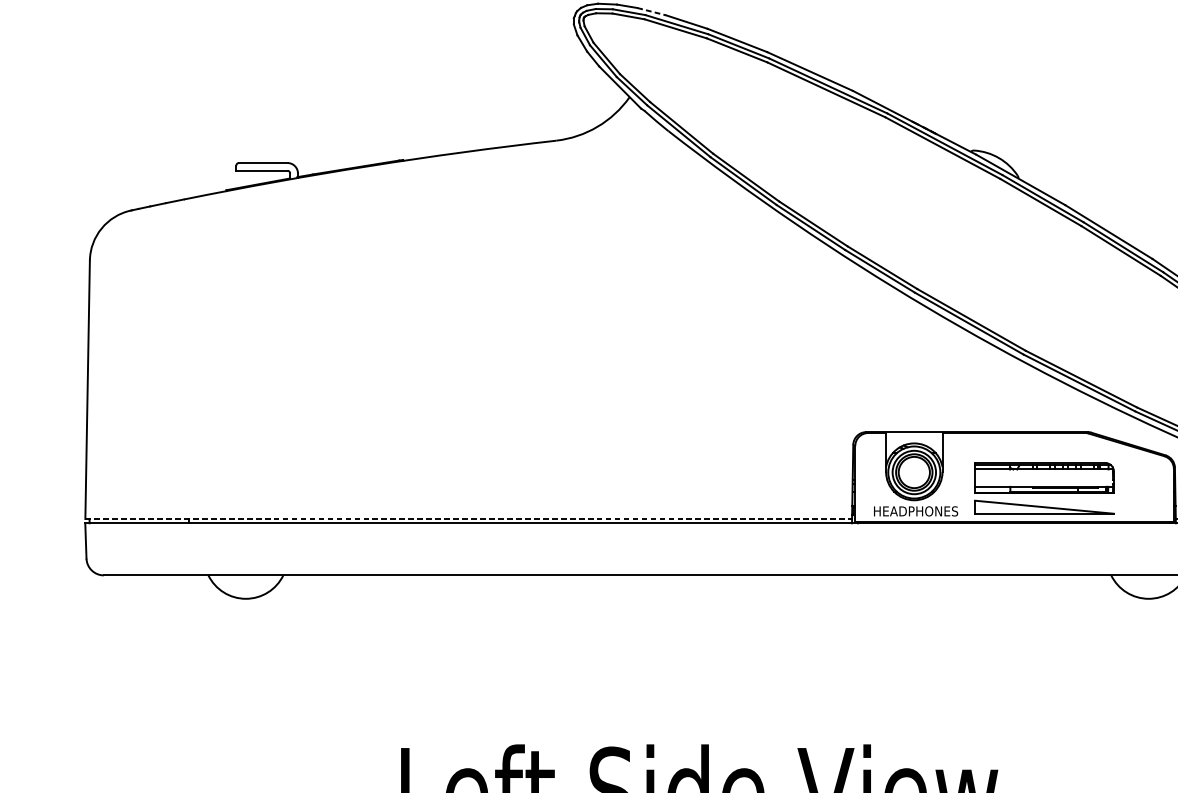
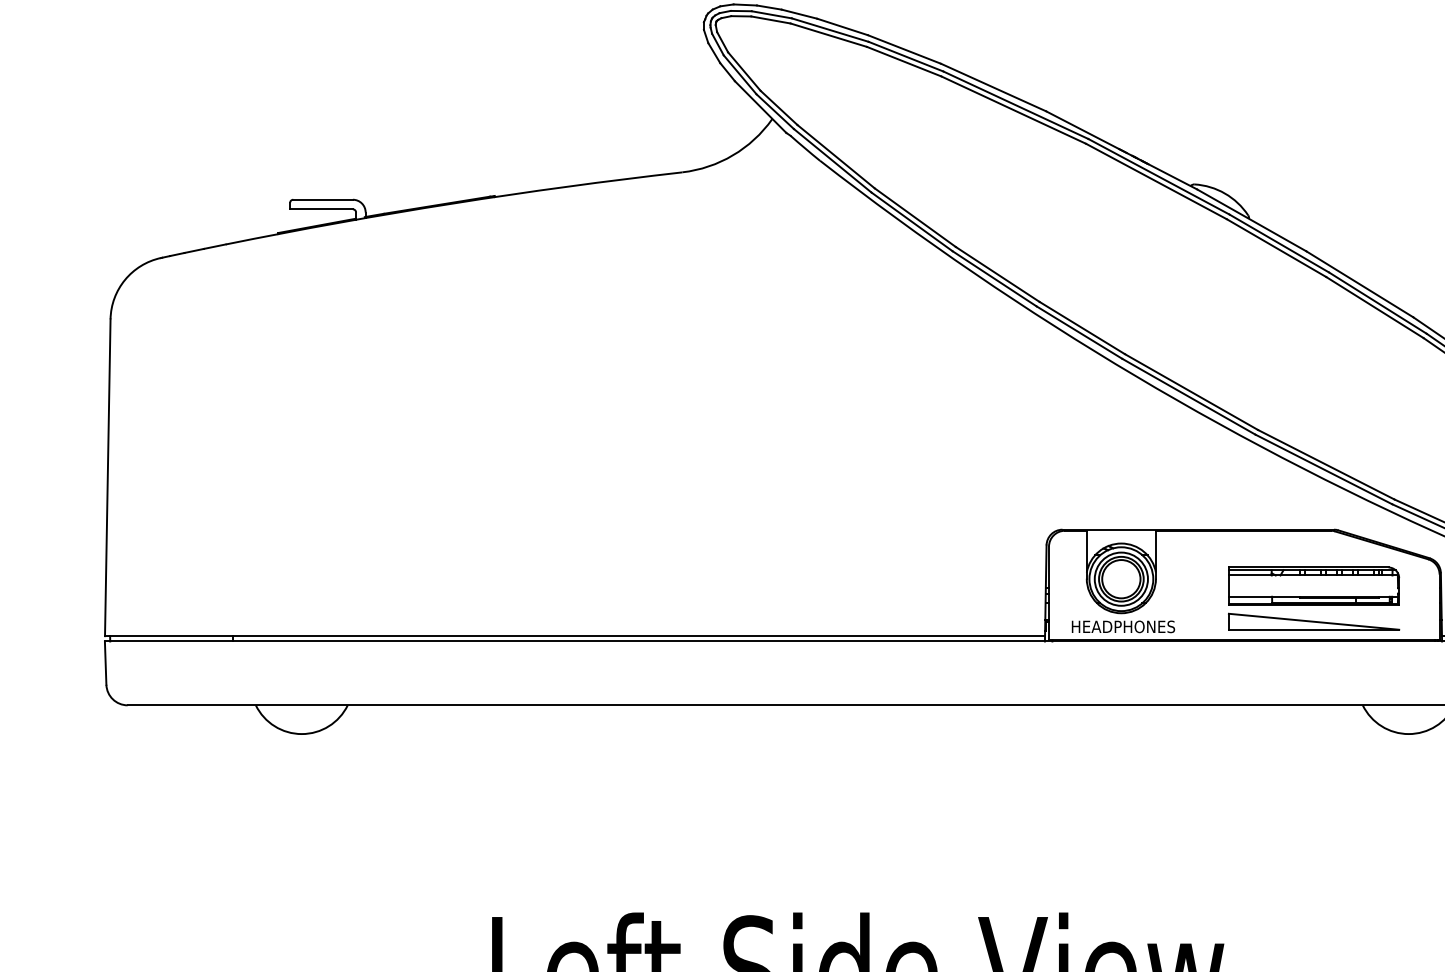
line: (651, 11) -> (799, 14), dashed -> solid
part: (1044, 488) -> (1314, 598), moved
line: (468, 519) -> (574, 636), dashed -> solid

